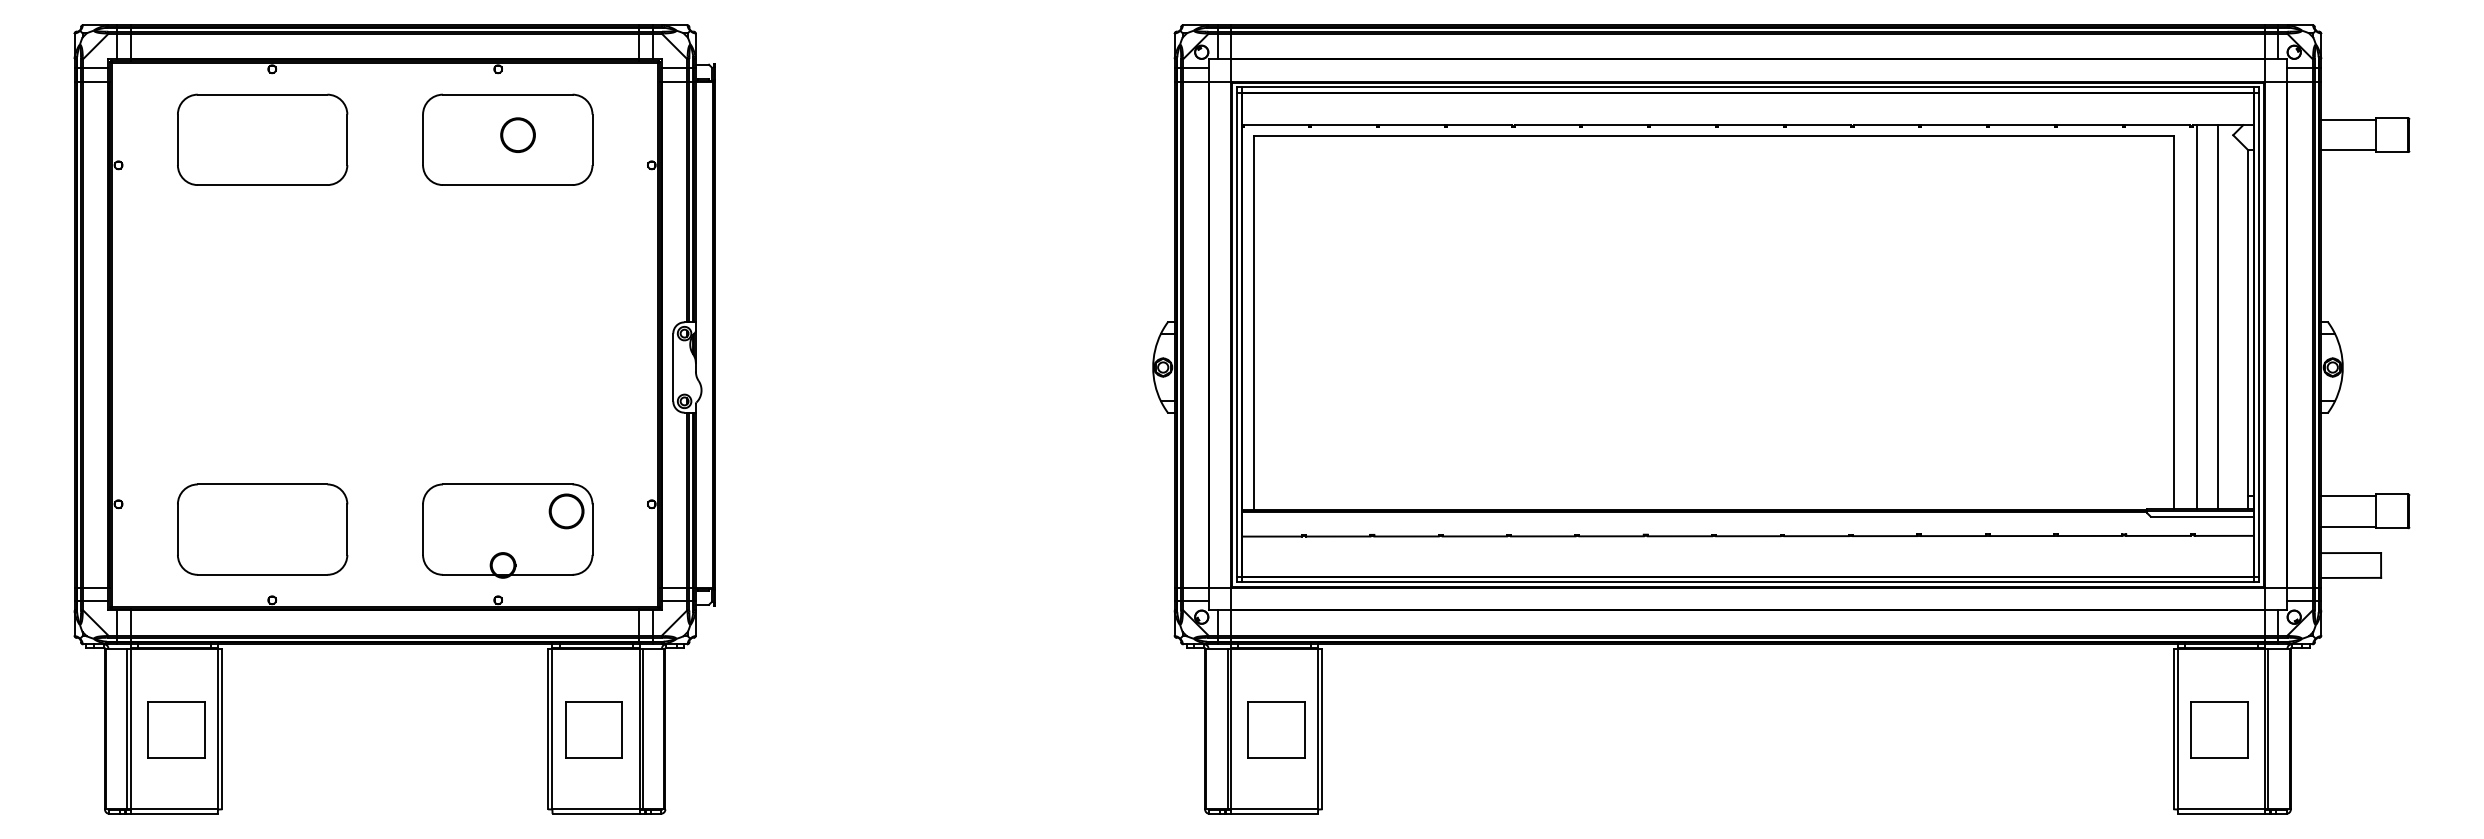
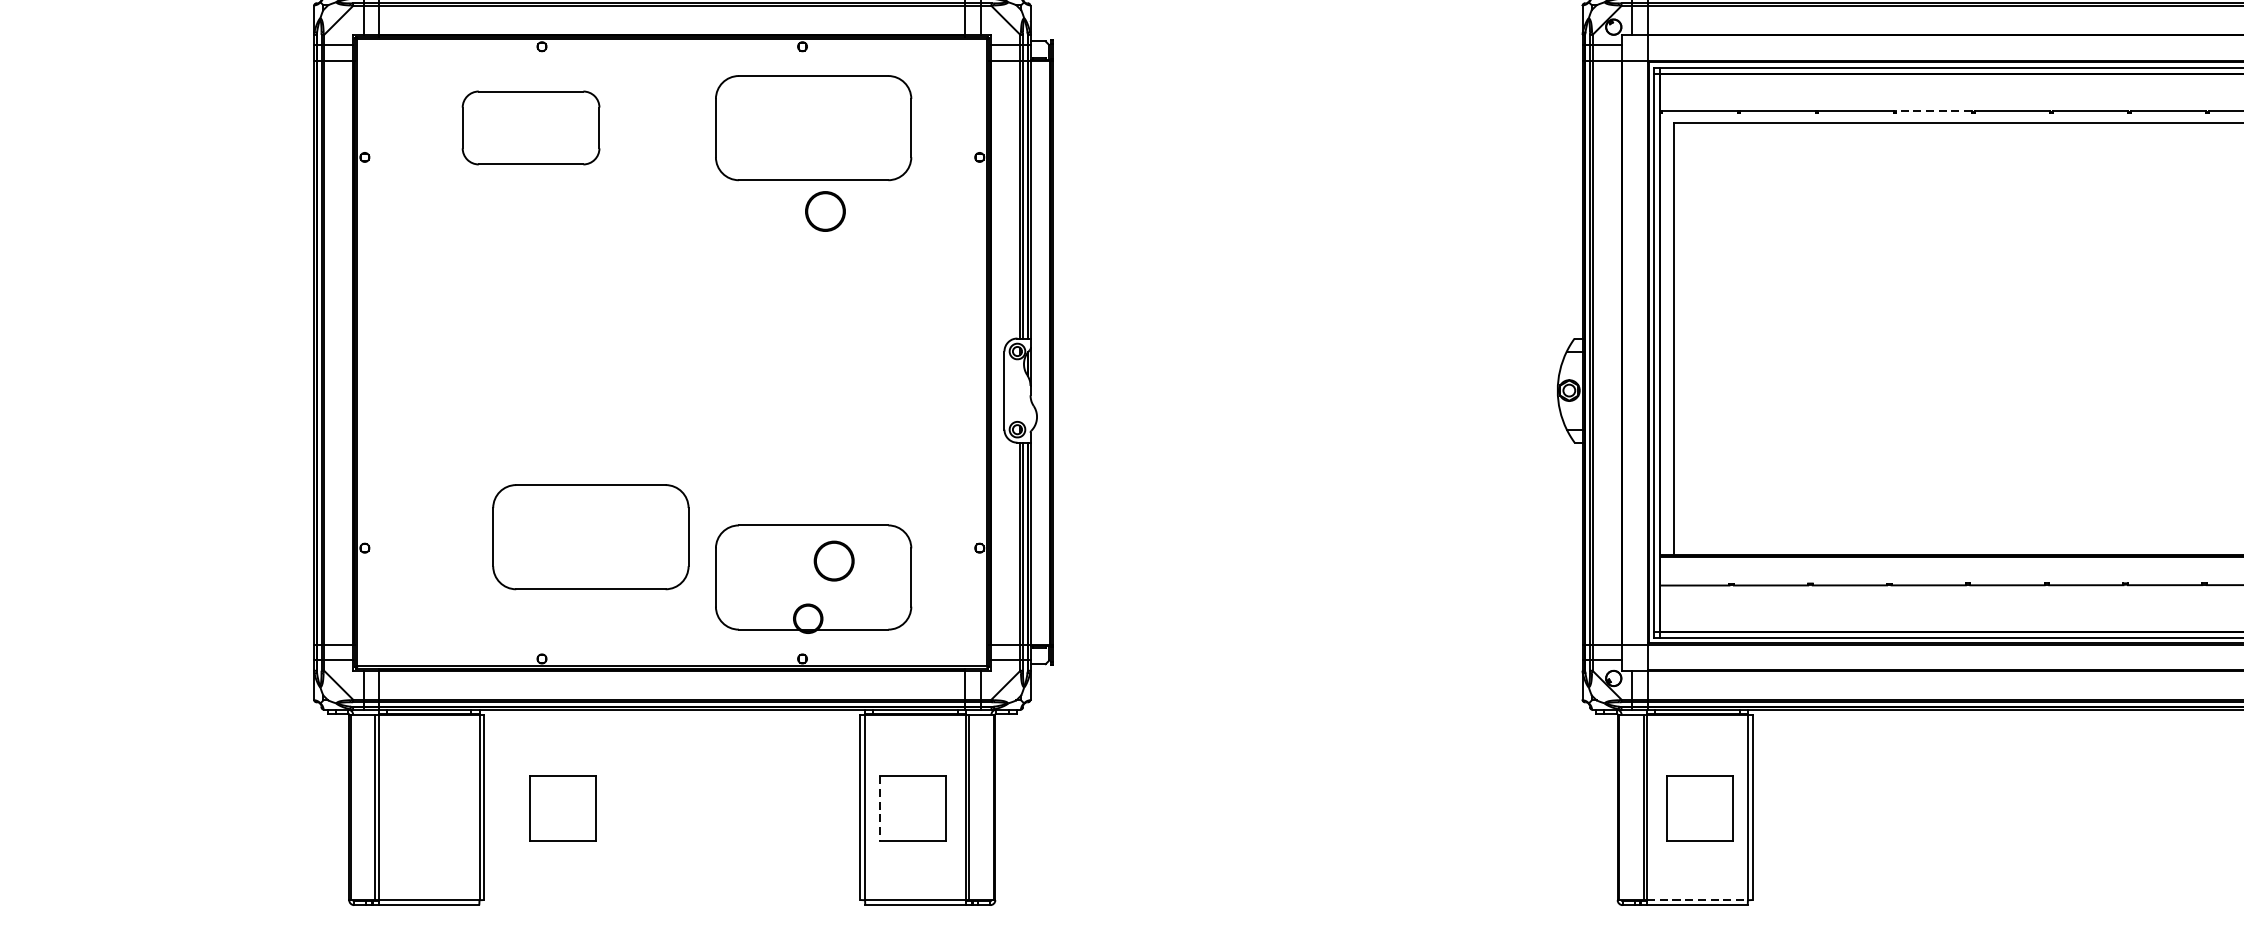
line: (1479, 125) -> (1934, 111), solid -> dashed
circle: (517, 134) -> (824, 210), moved
part: (262, 139) -> (530, 127), size x0.7
part: (566, 511) -> (834, 561), moved
part: (262, 529) -> (590, 537), moved
part: (176, 729) -> (563, 807), moved
line: (565, 730) -> (880, 809), solid -> dashed
line: (1274, 809) -> (1697, 900), solid -> dashed

